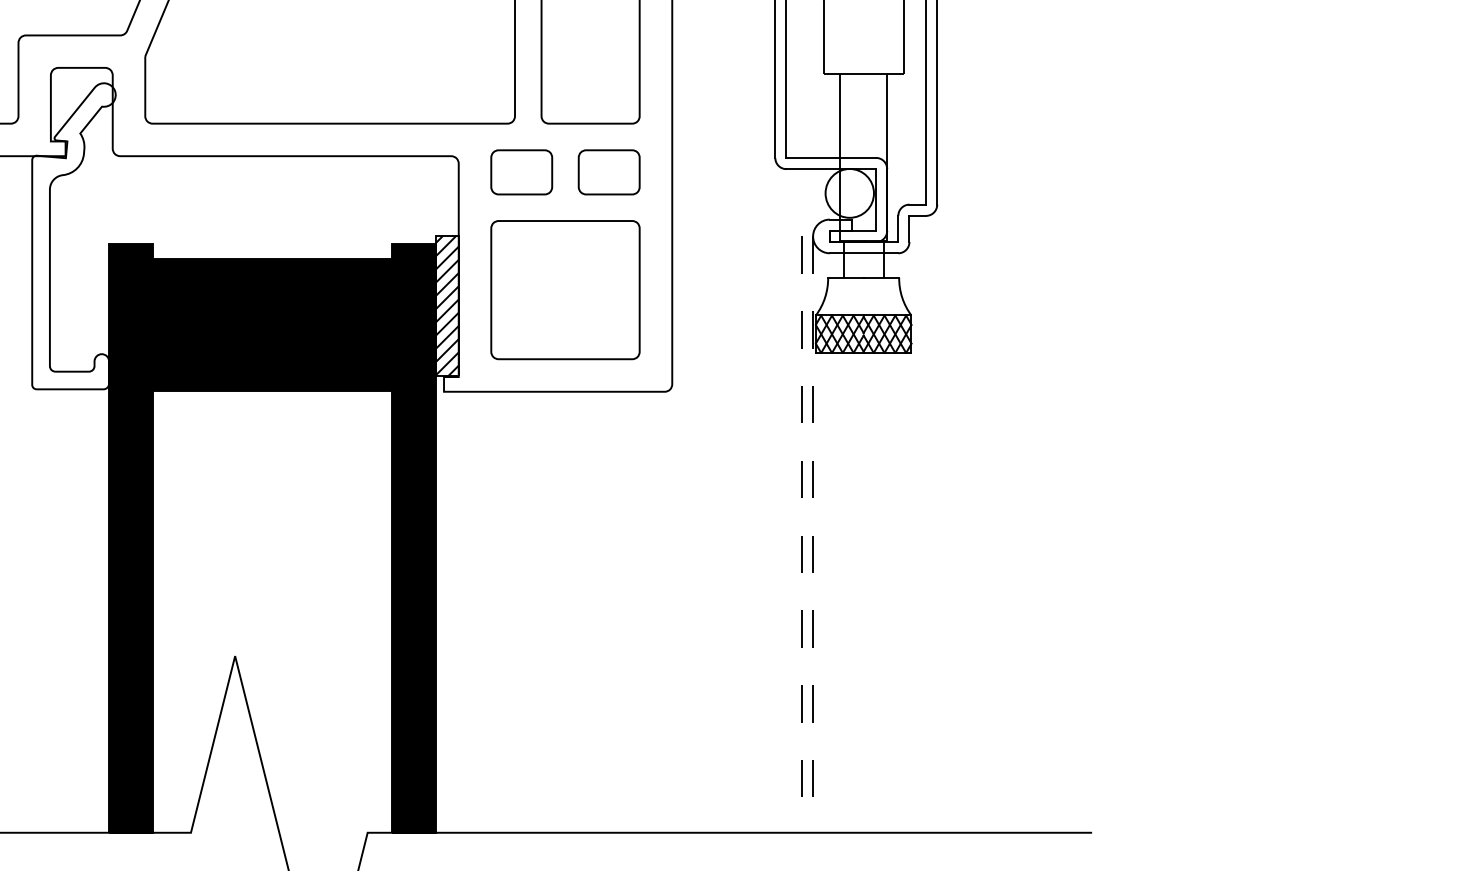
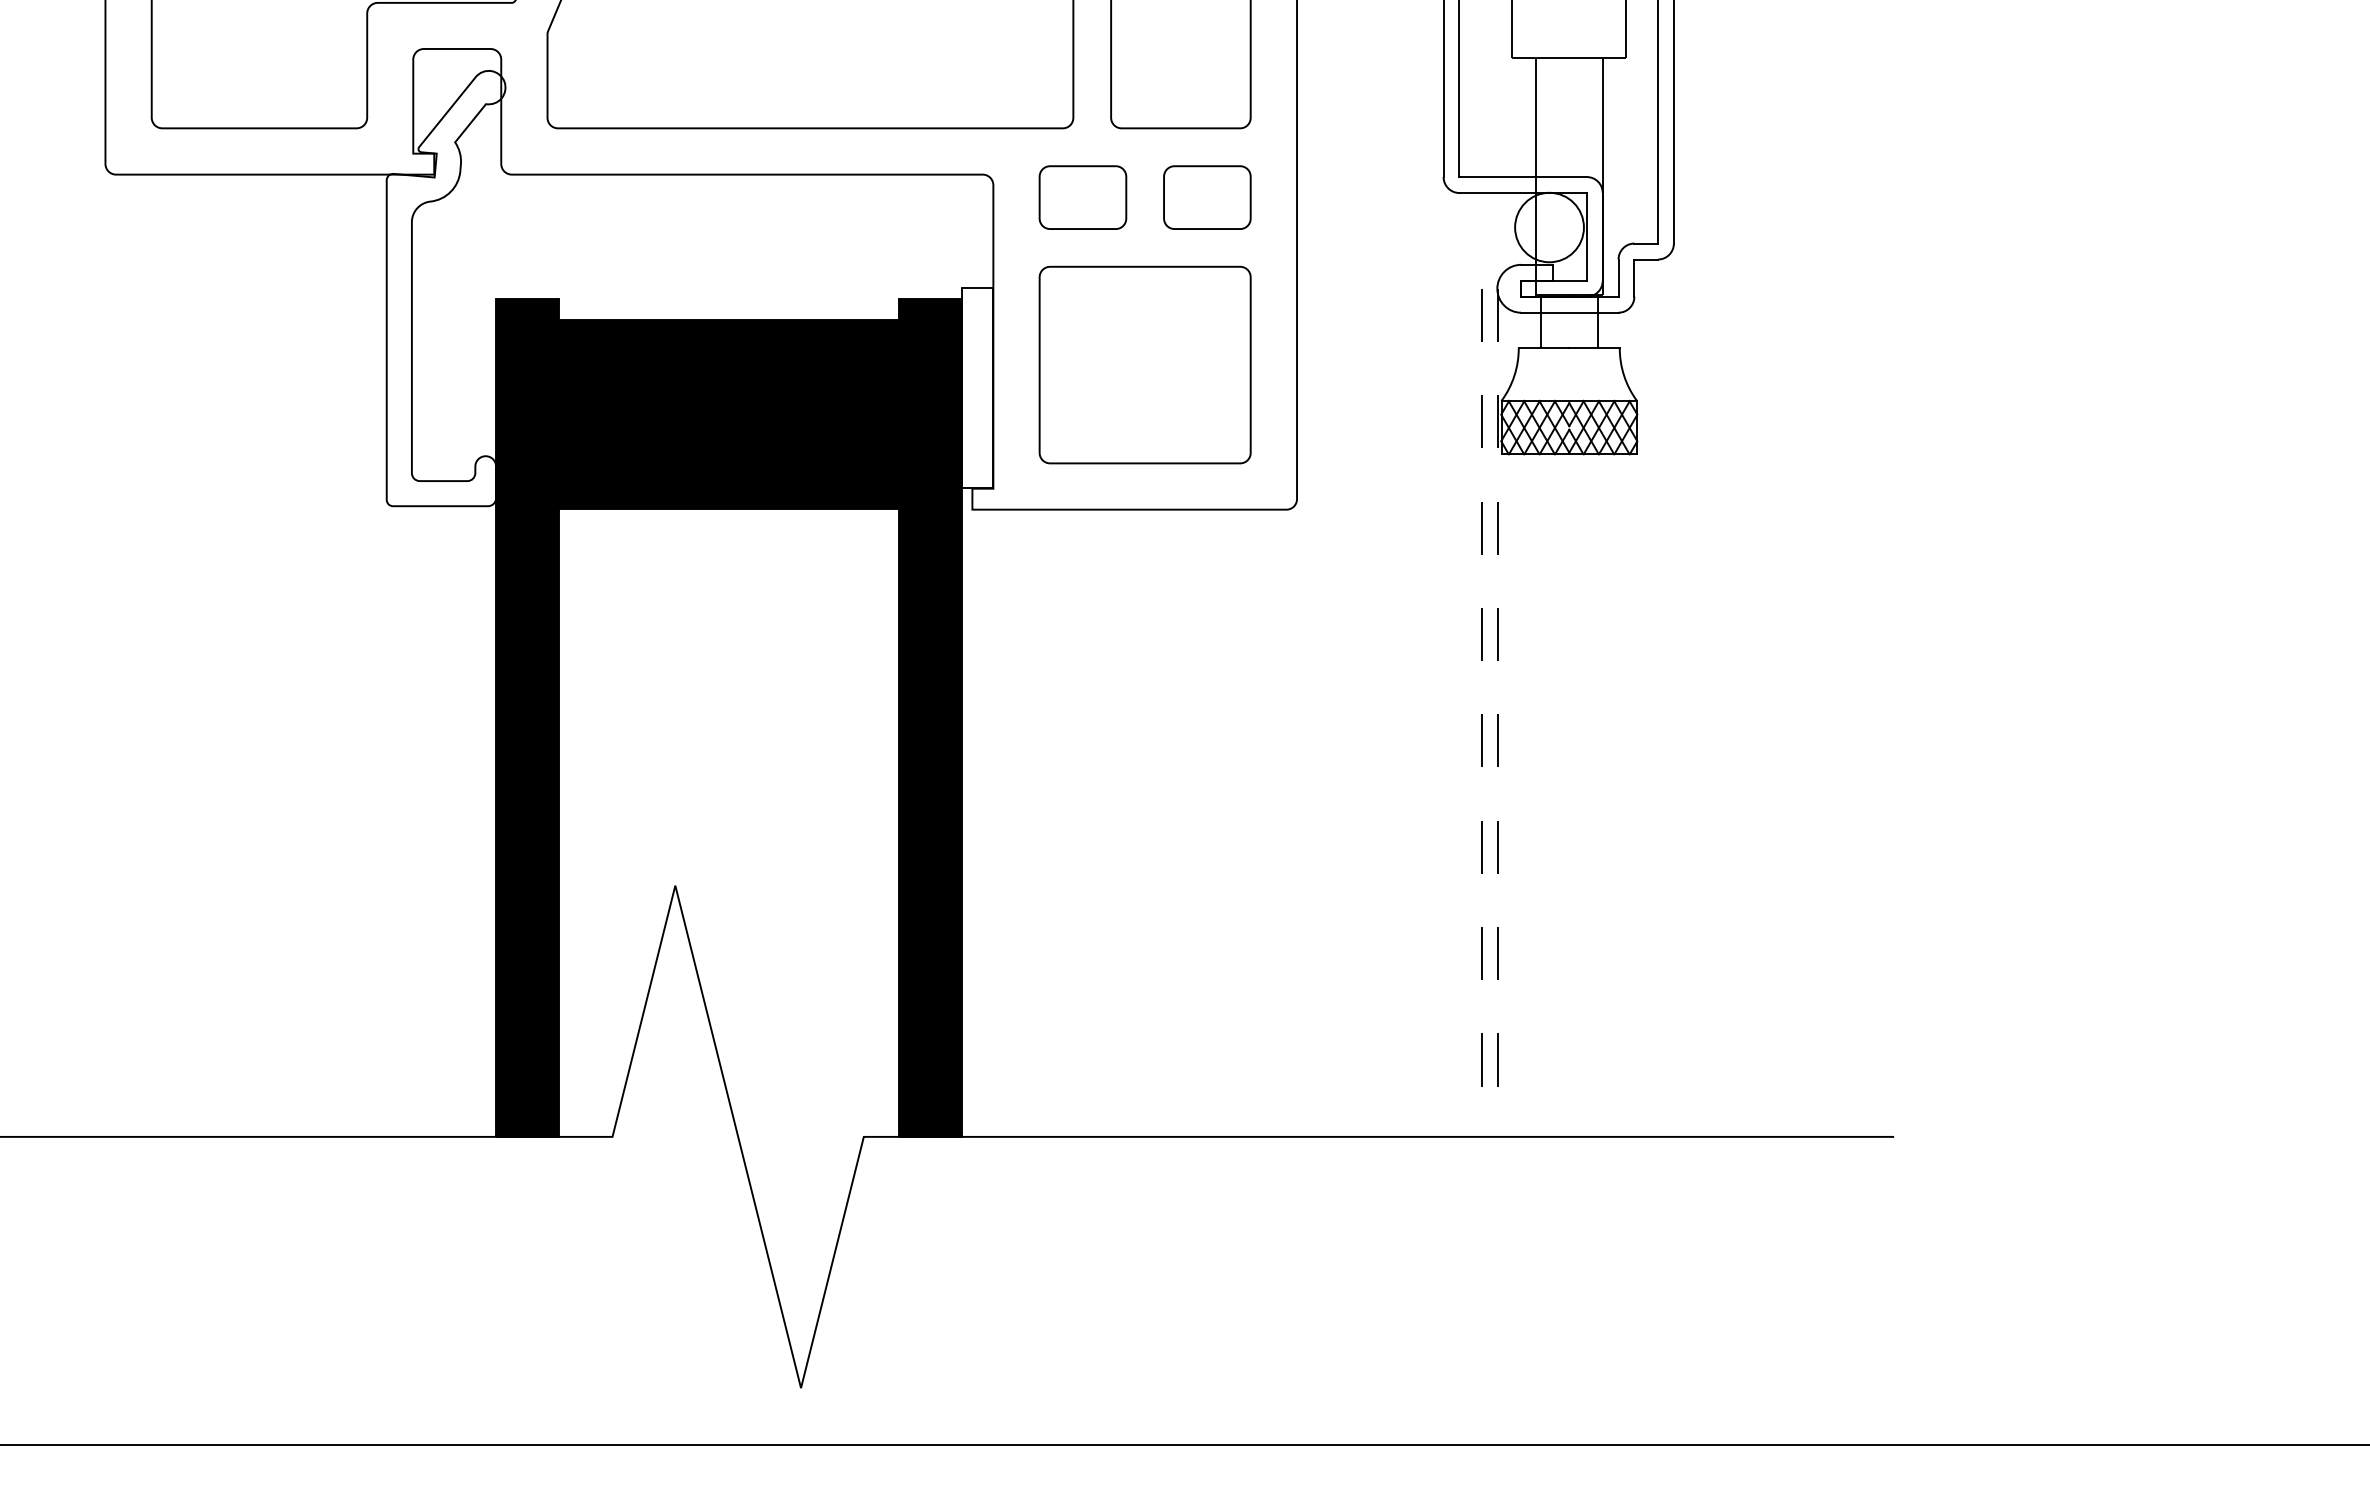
hatch: (447, 305) -> (977, 387), removed

